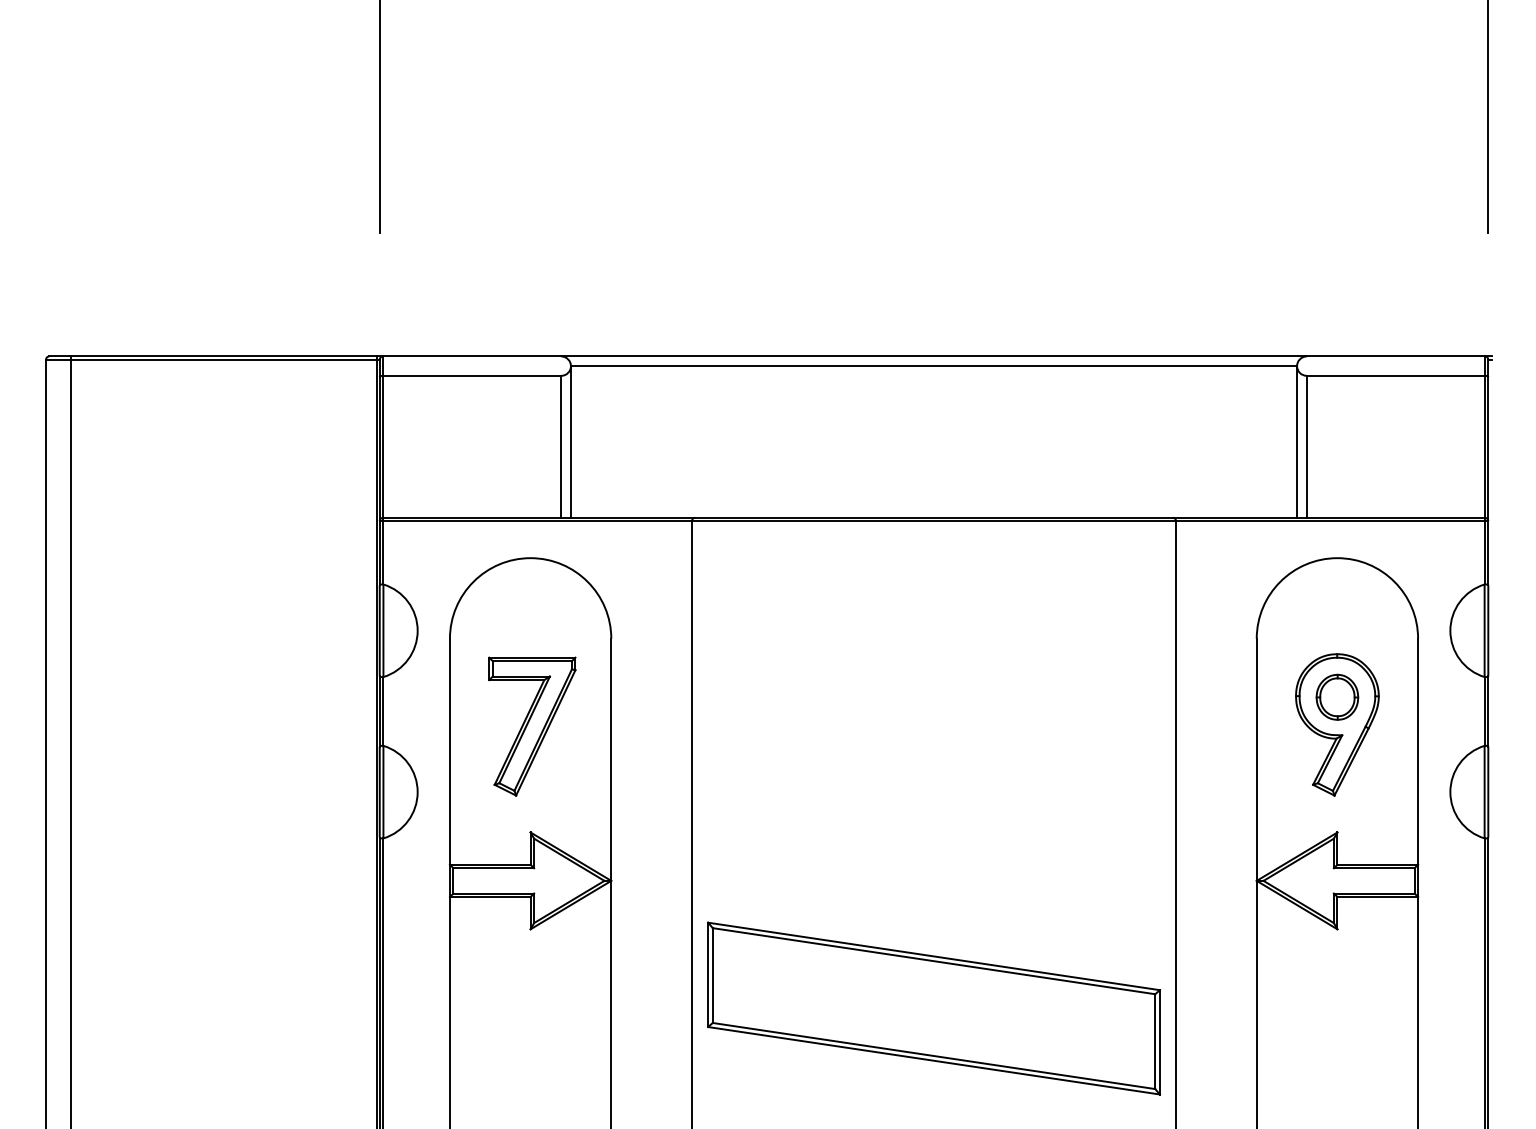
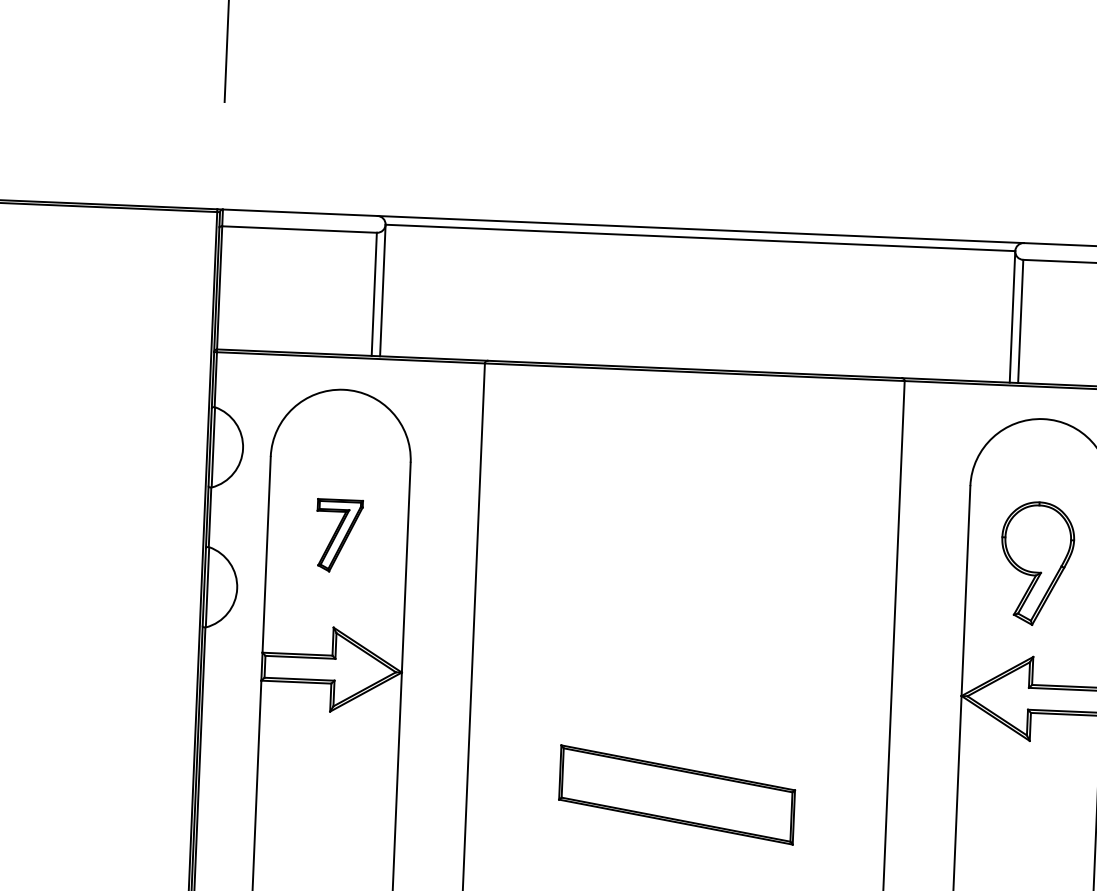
part: (1337, 696) -> (1038, 539), removed
part: (532, 726) -> (339, 535), size x0.6
part: (933, 1008) -> (676, 794), size x0.6

